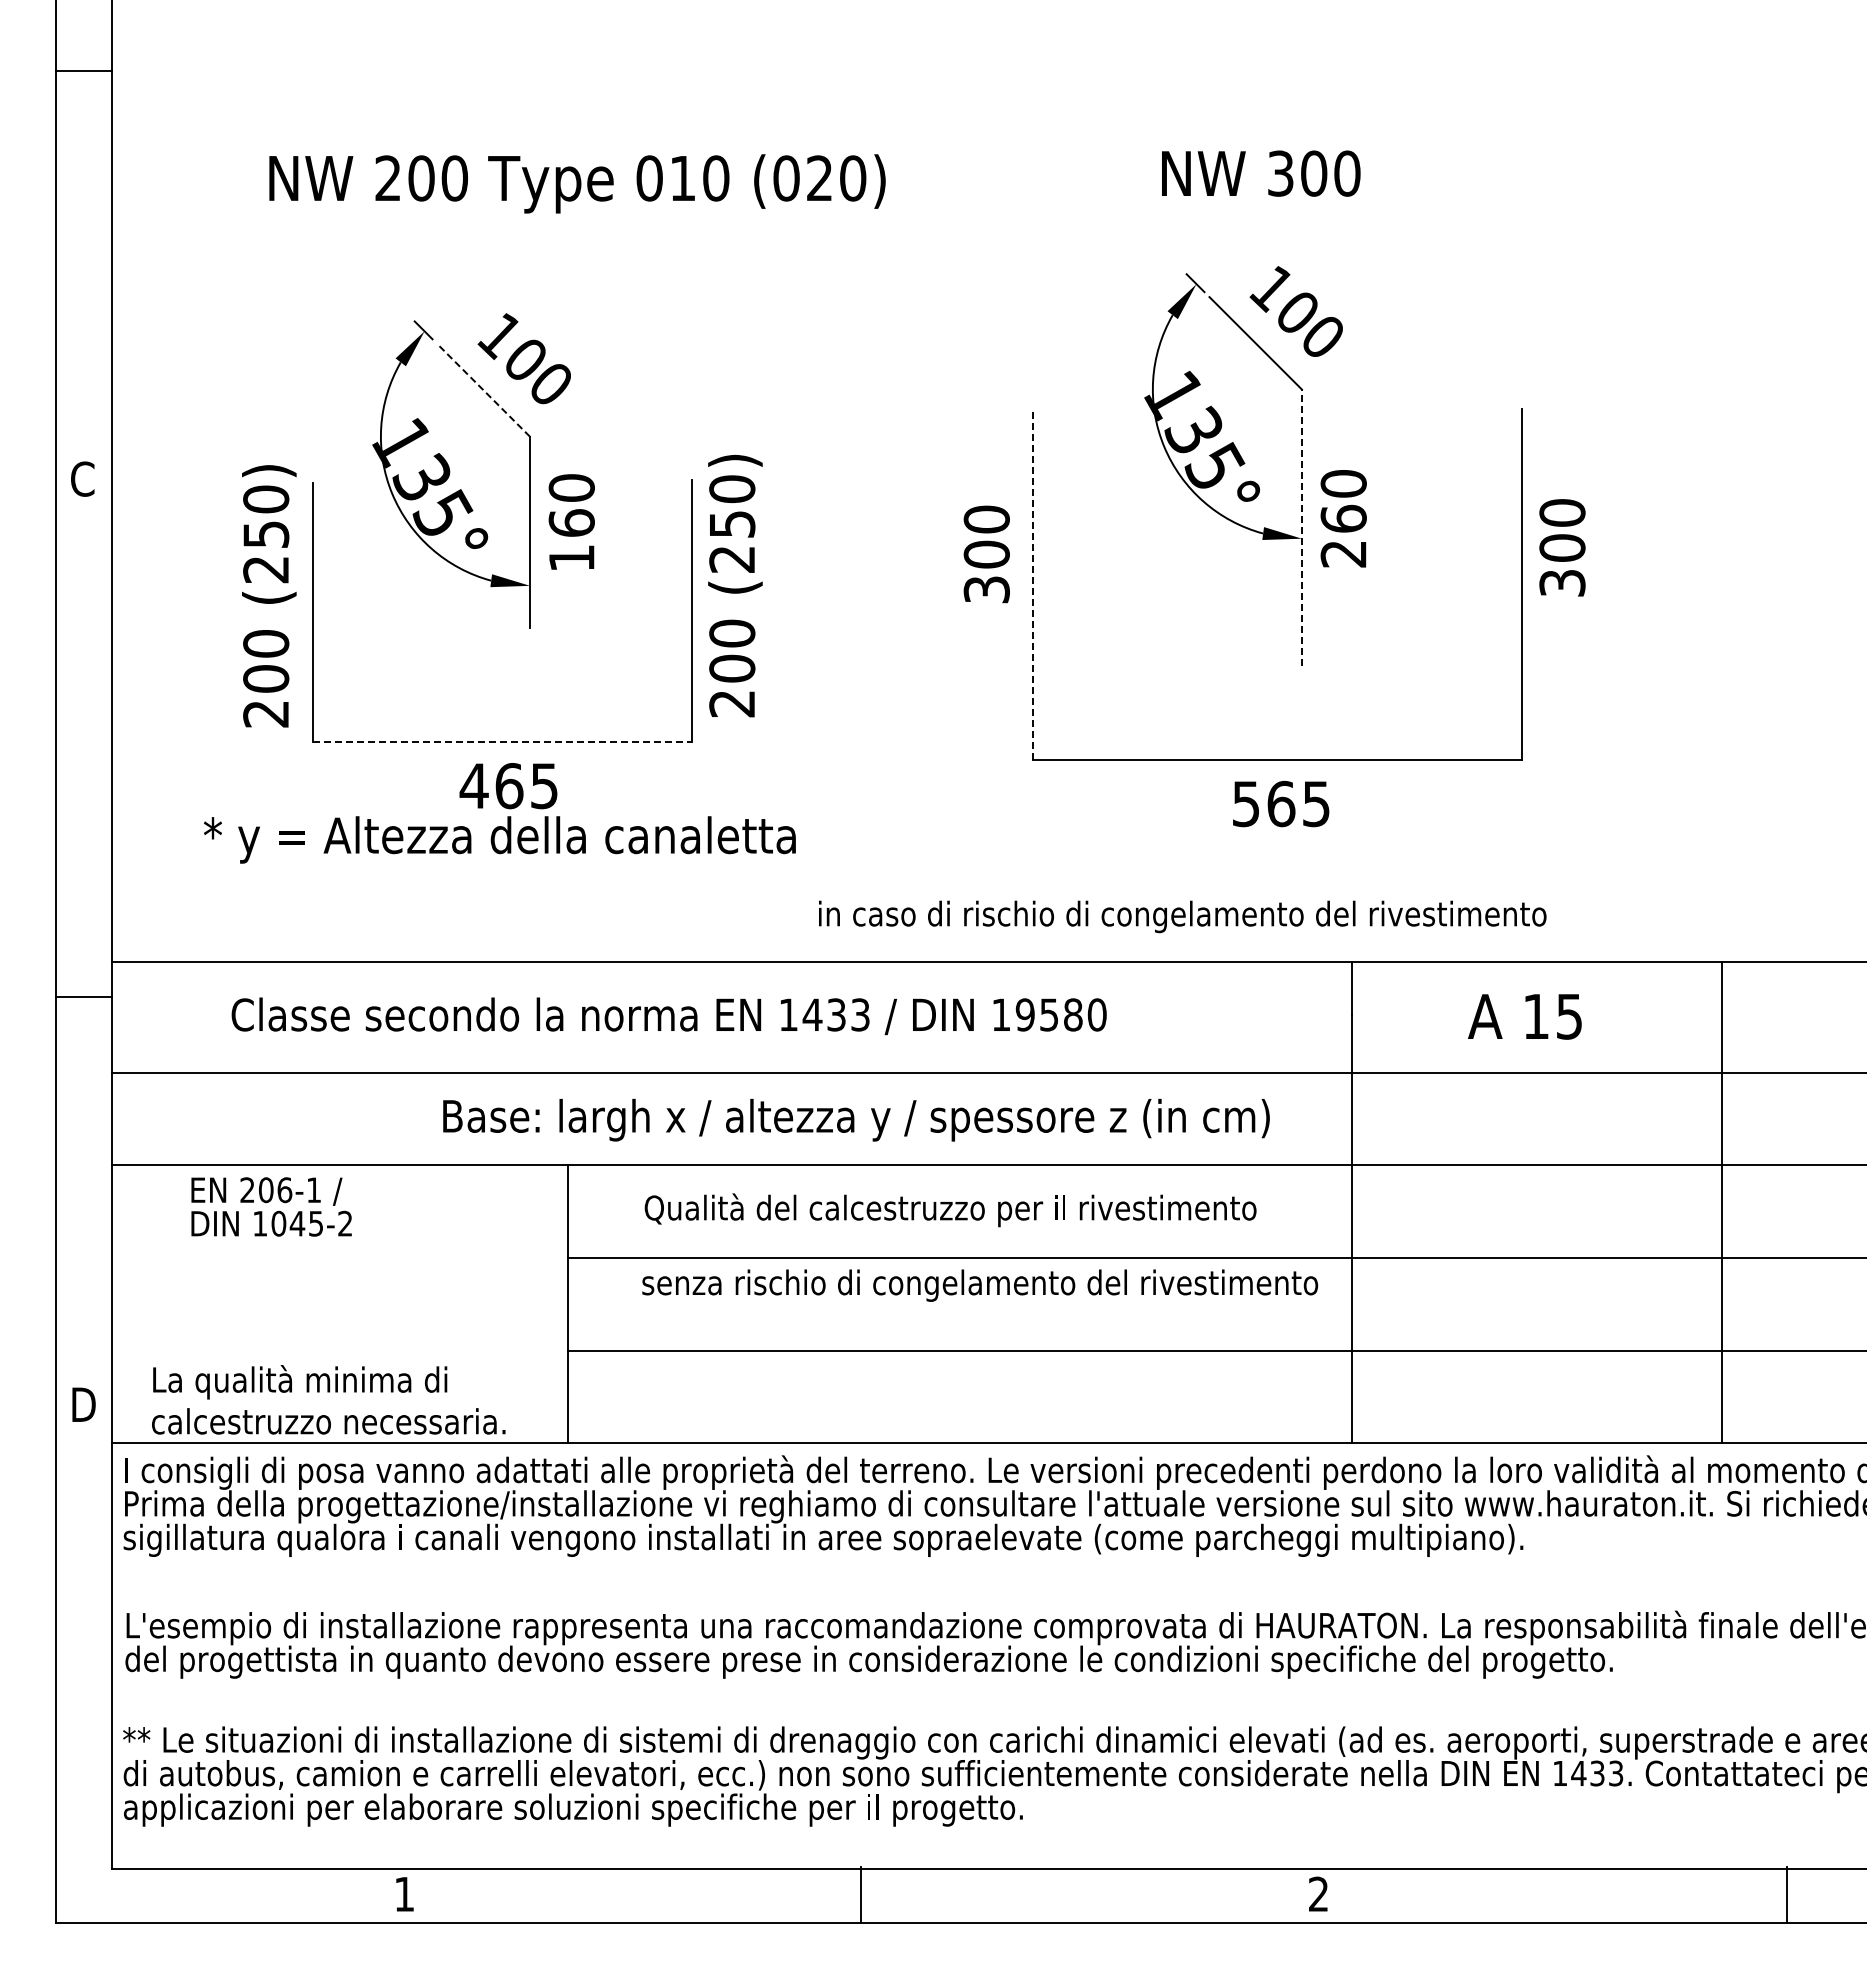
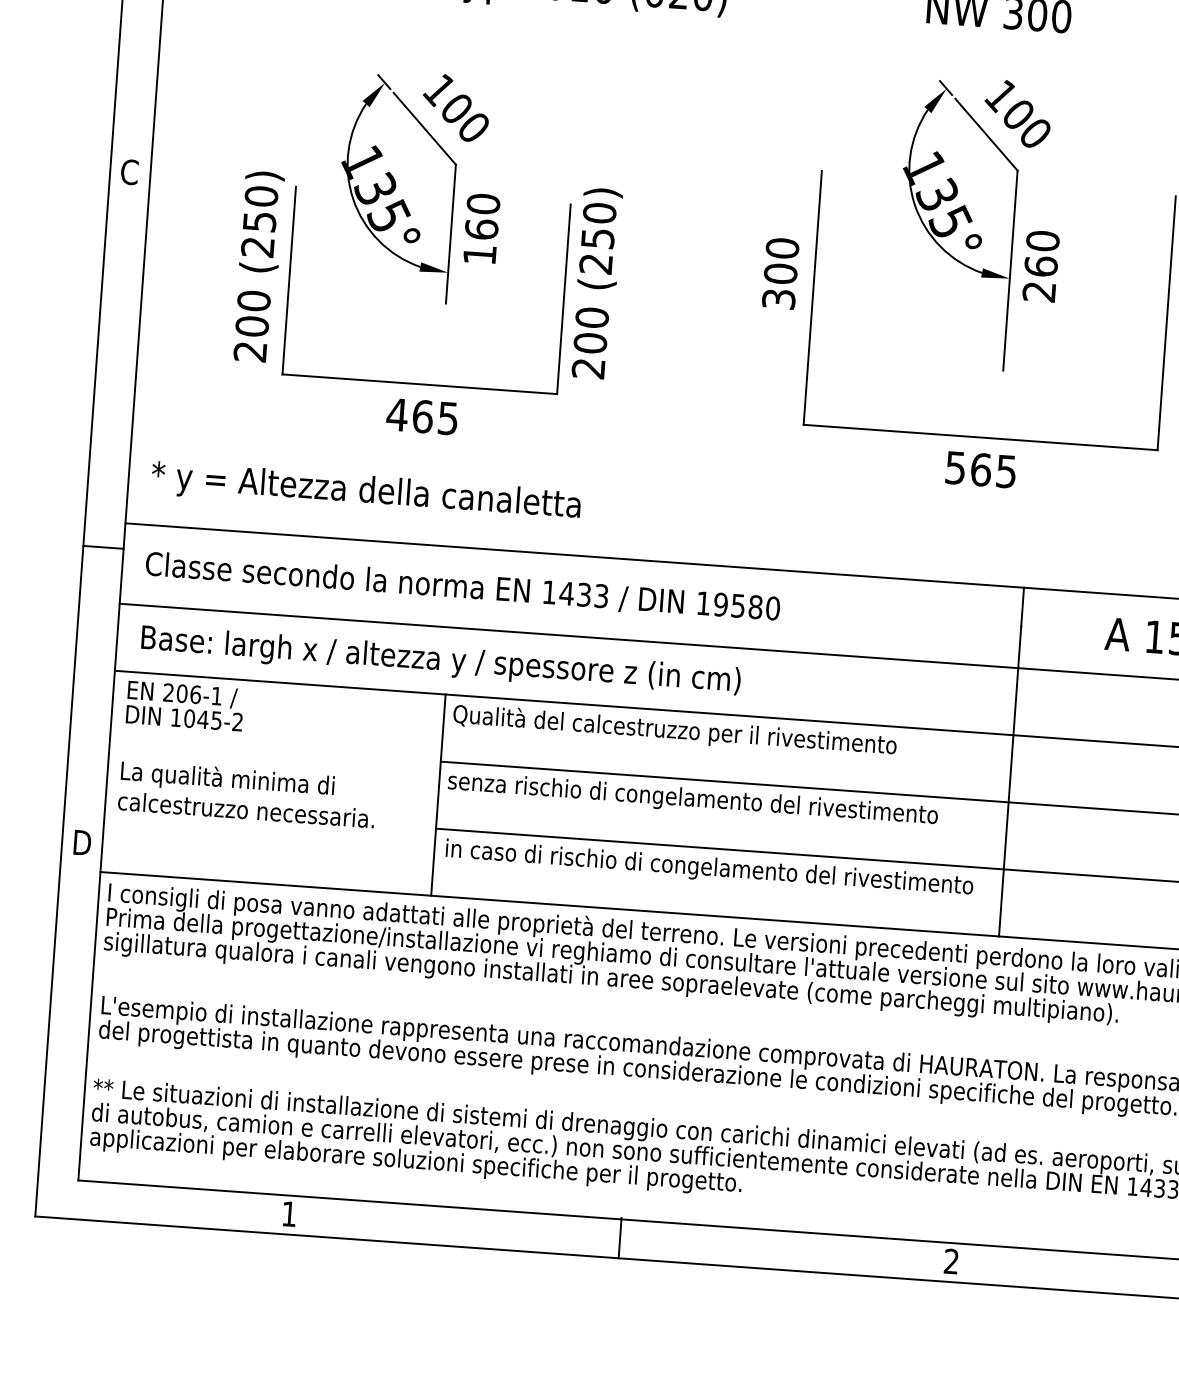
line: (483, 390) -> (424, 128), dashed -> solid
line: (1301, 527) -> (1010, 270), dashed -> solid
line: (1033, 584) -> (812, 297), dashed -> solid
line: (502, 741) -> (420, 384), dashed -> solid
text: (499, 839) -> (365, 492), moved
text: (1182, 916) -> (709, 868), moved
text: (668, 1016) -> (462, 587), moved
text: (856, 1119) -> (441, 660), moved
text: (271, 1206) -> (185, 705), moved
text: (950, 1210) -> (674, 731), moved
text: (980, 1285) -> (693, 799), moved
text: (328, 1399) -> (247, 794), moved

